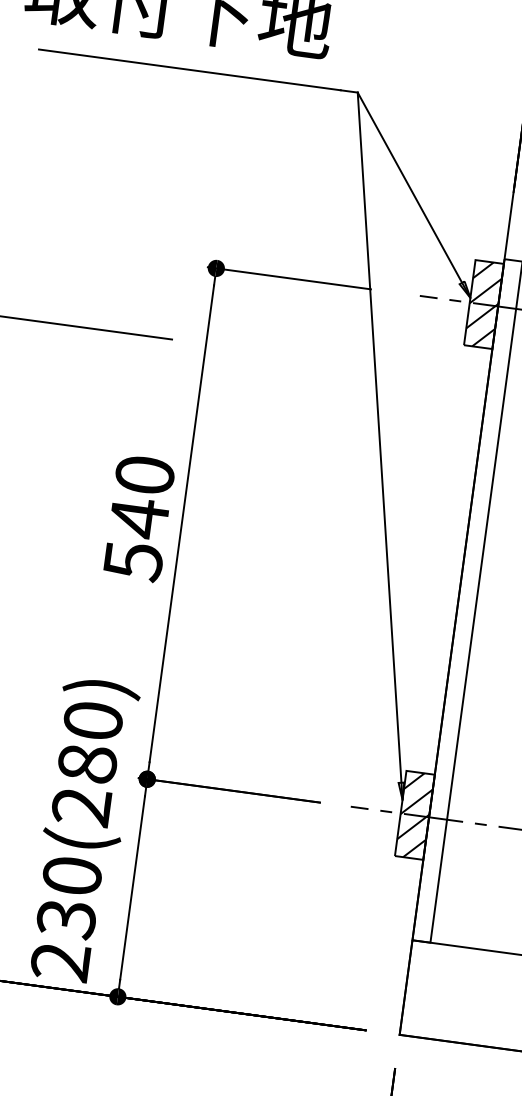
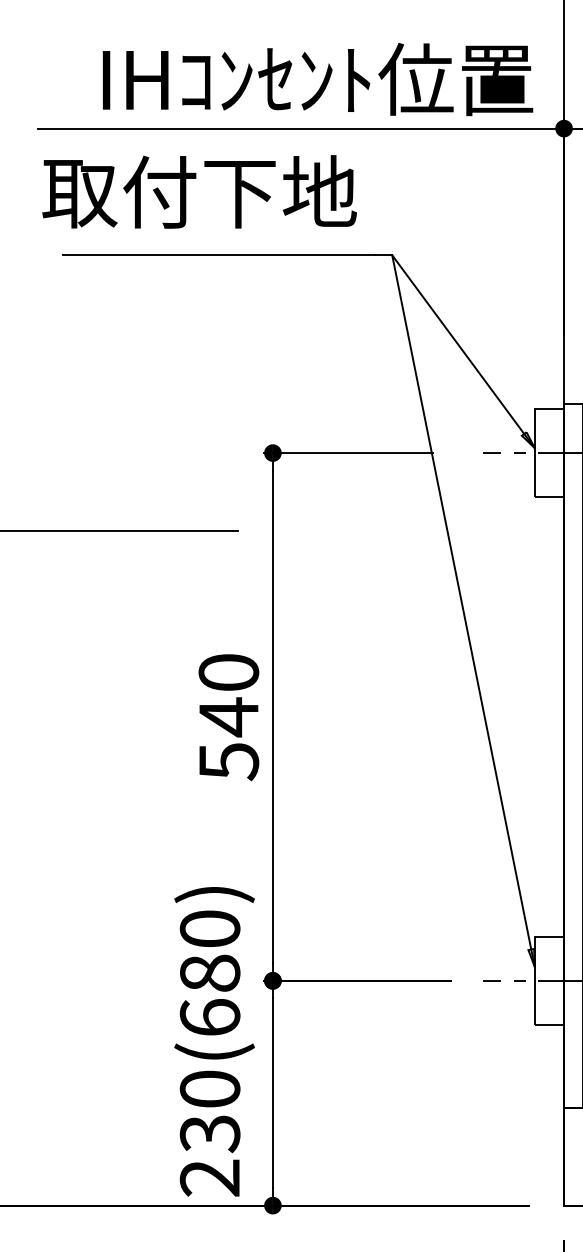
hatch: (484, 305) -> (549, 453), removed
text: (81, 806) -> (209, 1017), 230(280) -> 230(680)
hatch: (415, 815) -> (549, 980), removed

